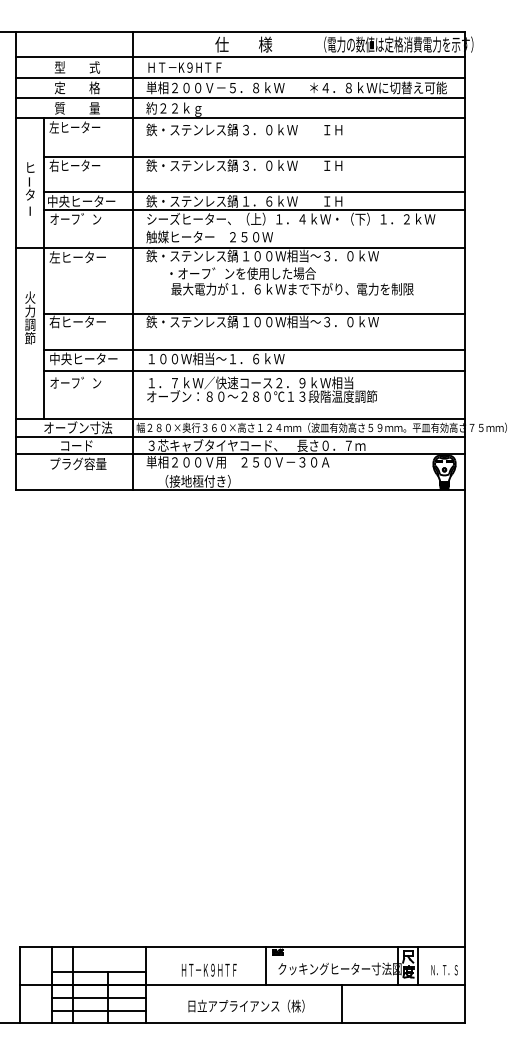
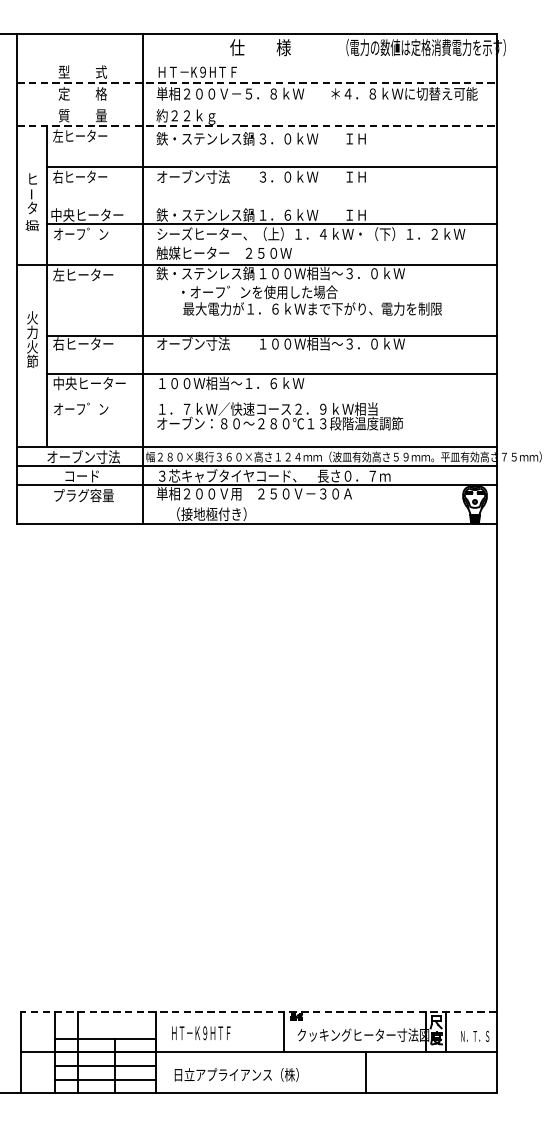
line: (239, 57) -> (255, 61), removed
line: (240, 77) -> (257, 82), solid -> dashed
line: (239, 97) -> (255, 104), removed
line: (240, 118) -> (257, 126), solid -> dashed
text: (191, 165) -> (204, 176), 鉄・ステンレス鍋 -> オーブン寸法
line: (254, 192) -> (272, 205), removed
text: (30, 211) -> (32, 225), ー -> 節
text: (191, 321) -> (204, 343), 鉄・ステンレス鍋 -> オーブン寸法
text: (30, 324) -> (32, 346), 調 -> 火
line: (254, 371) -> (272, 396), removed
line: (241, 946) -> (258, 1011), solid -> dashed
text: (209, 969) -> (201, 1032), moved
text: (246, 1005) -> (236, 1074), moved

